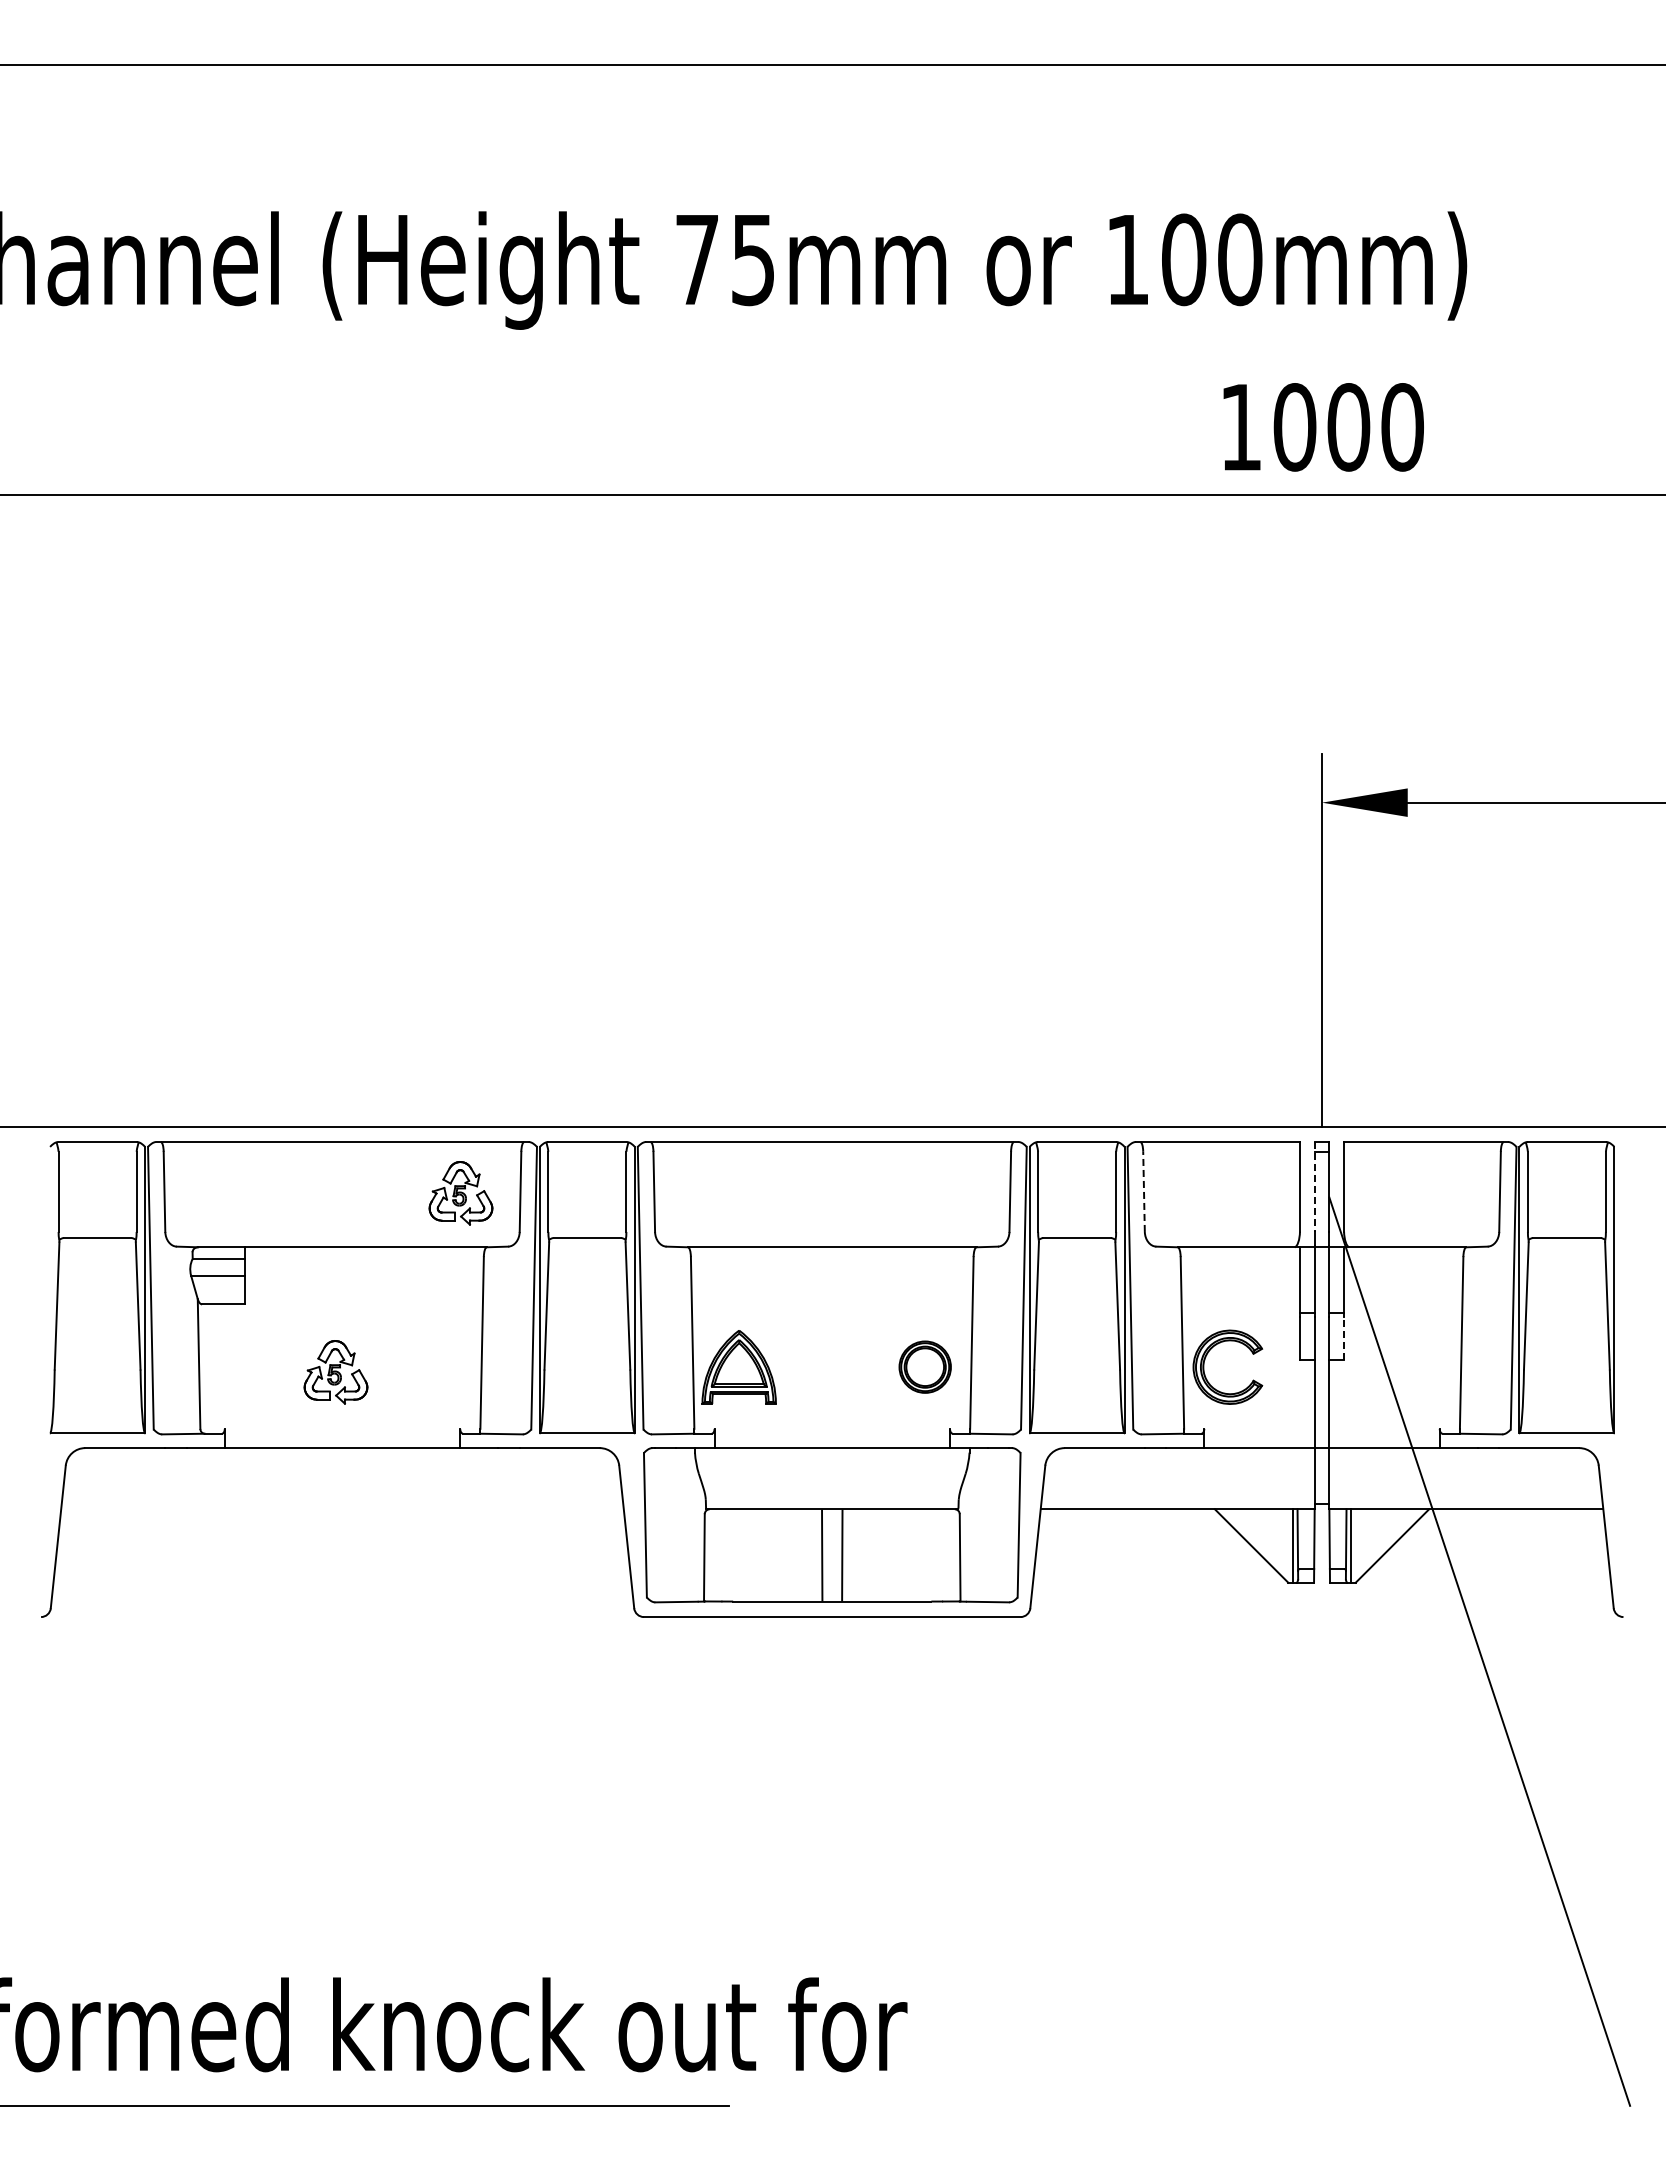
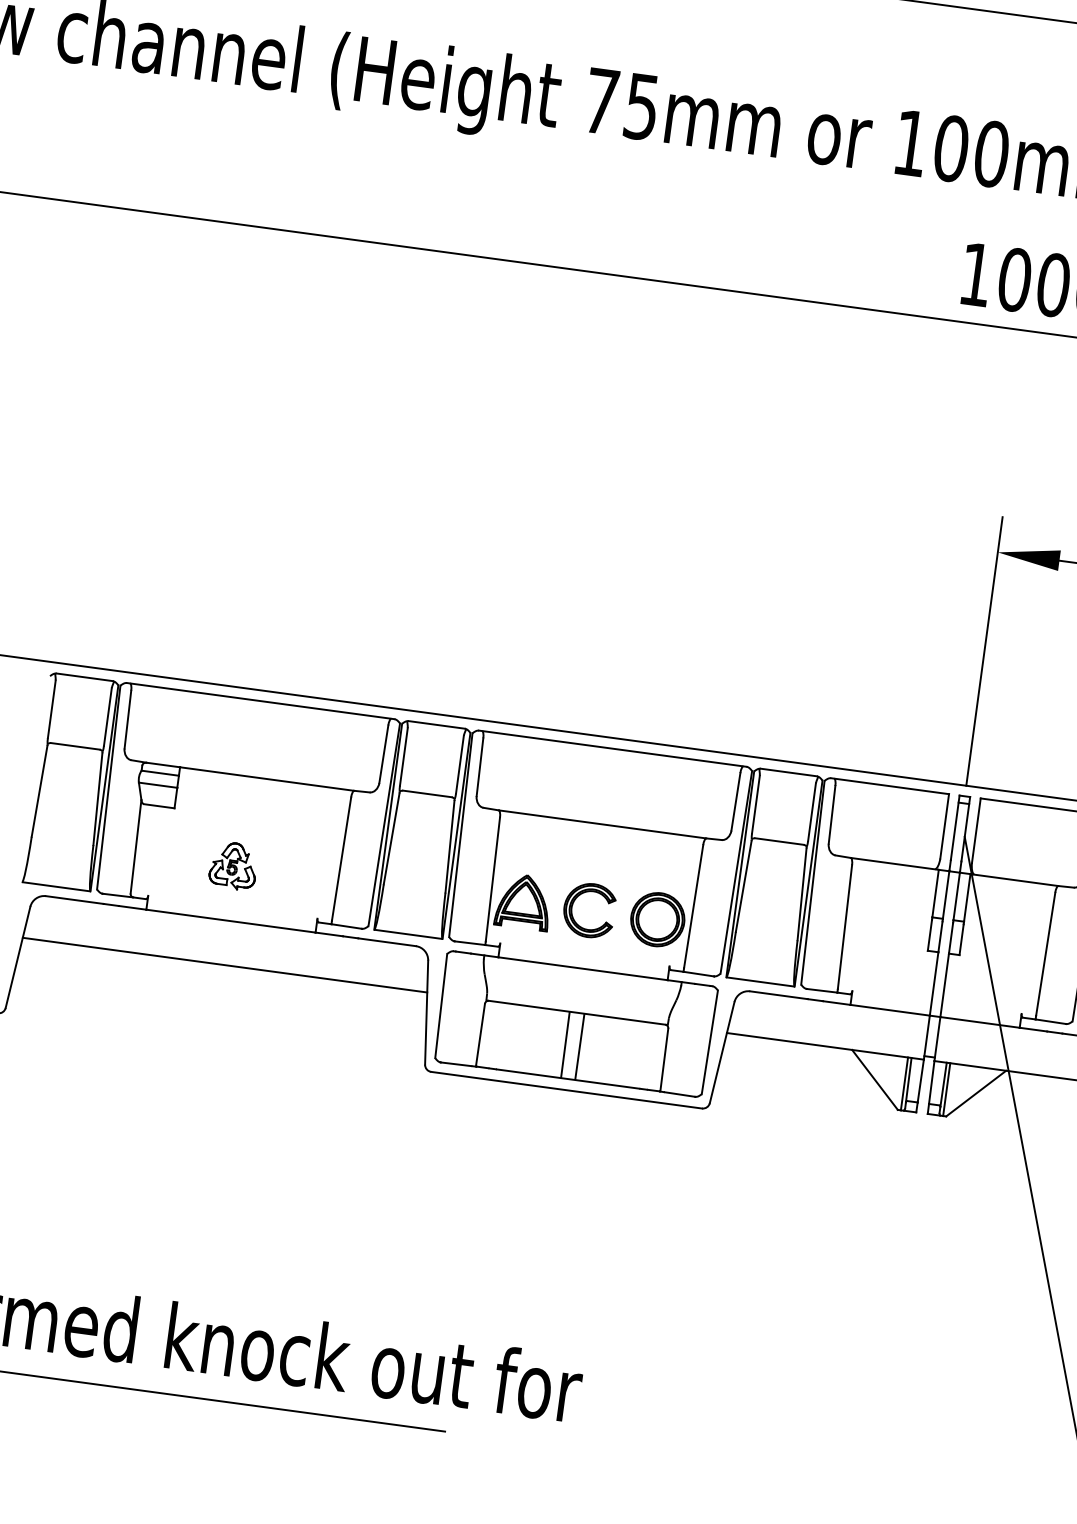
line: (1314, 1186) -> (955, 827), dashed -> solid
line: (1144, 1191) -> (832, 814), dashed -> solid
part: (460, 1193) -> (340, 749), removed
line: (1344, 1337) -> (962, 939), dashed -> solid
part: (1205, 1360) -> (573, 903), moved
part: (924, 1366) -> (657, 919), size x1.43
line: (342, 1509) -> (225, 965), added

